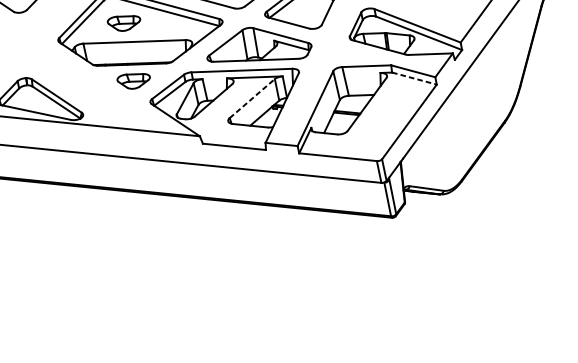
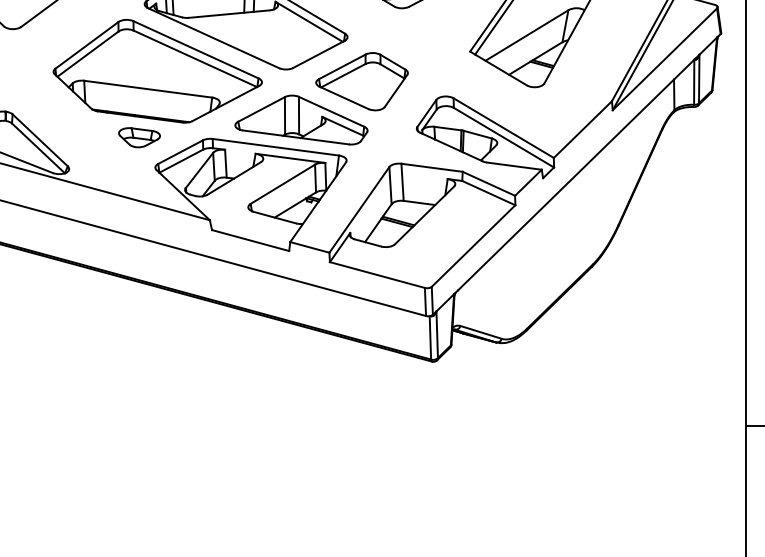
part: (124, 22) -> (139, 63), removed
line: (415, 78) -> (489, 193), dashed -> solid
line: (252, 98) -> (282, 184), dashed -> solid

